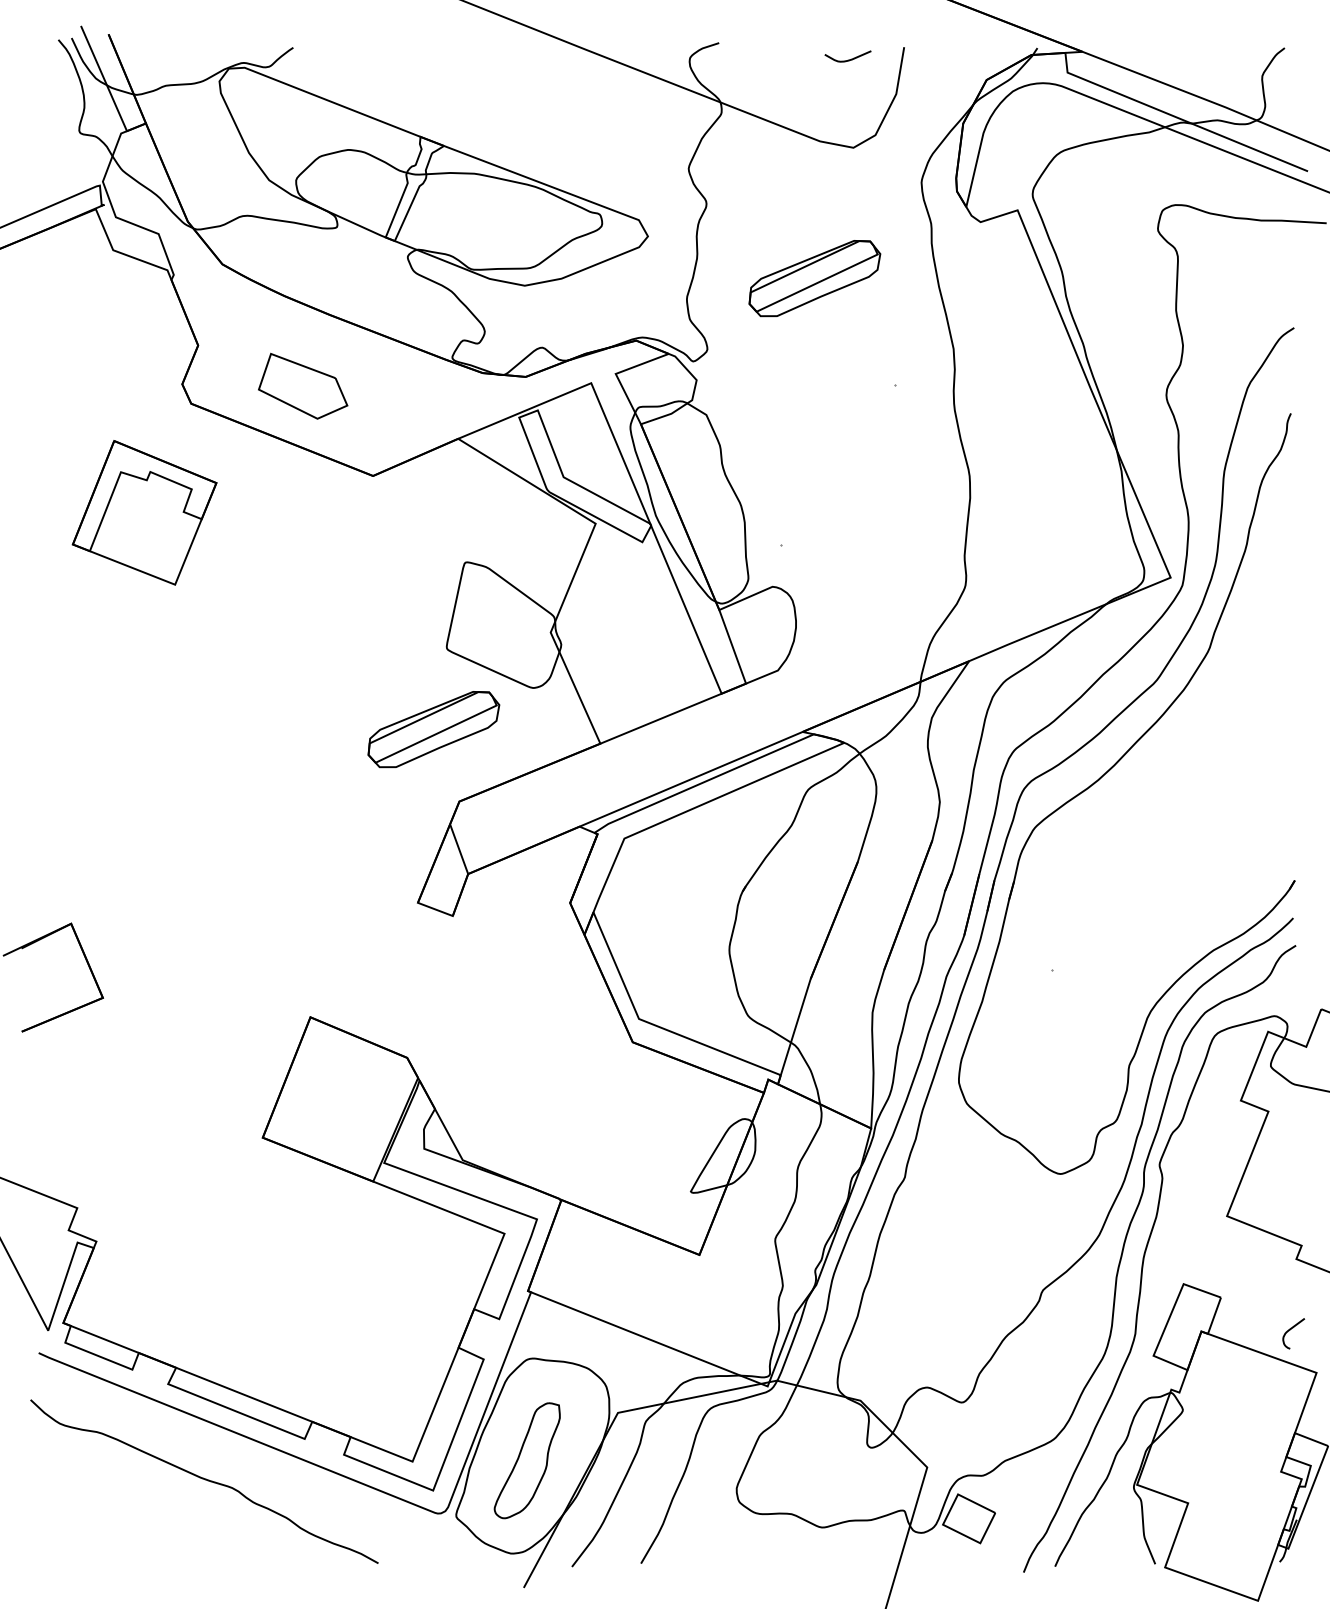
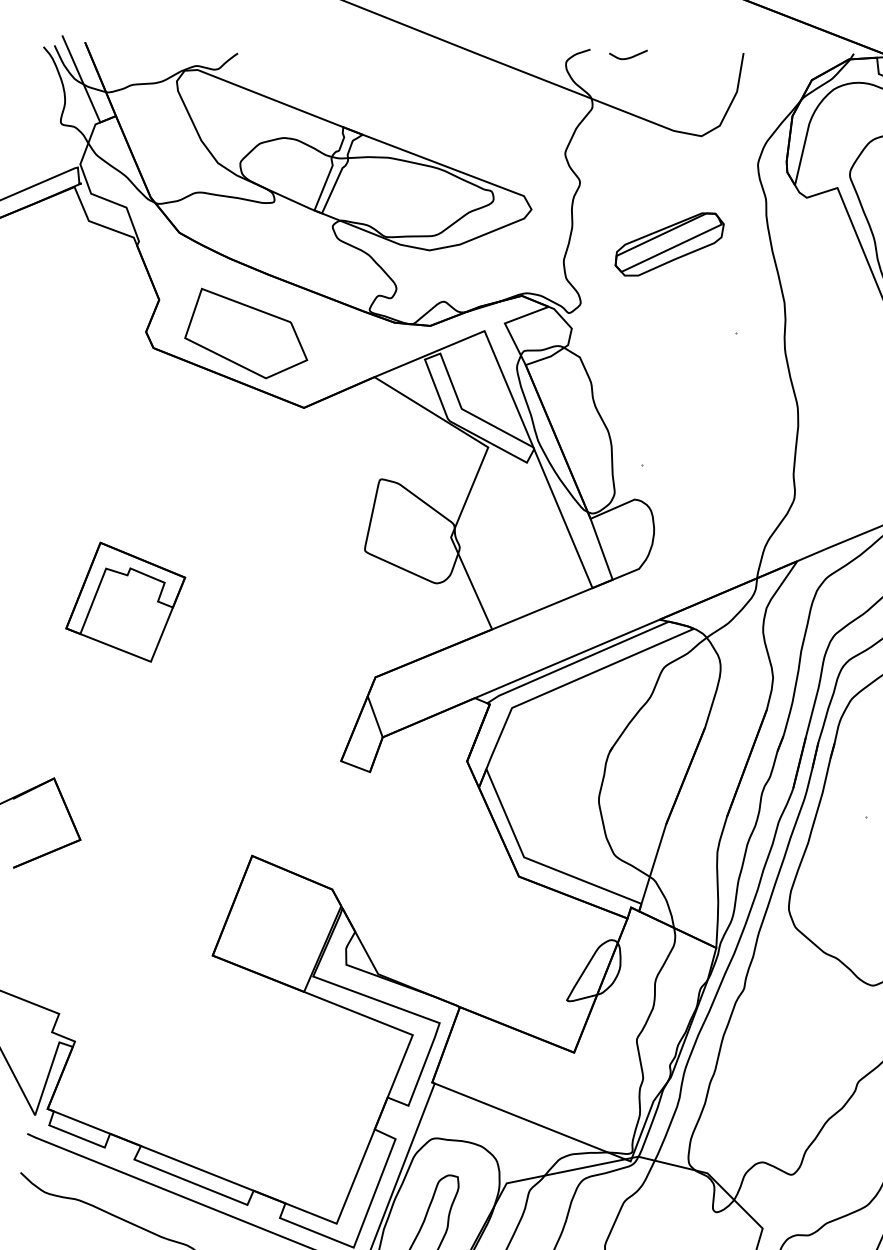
curve: (848, 59) -> (628, 57), moved
part: (302, 386) -> (245, 333), size x1.67
part: (144, 512) -> (125, 601), moved
part: (433, 729) -> (354, 617), removed

